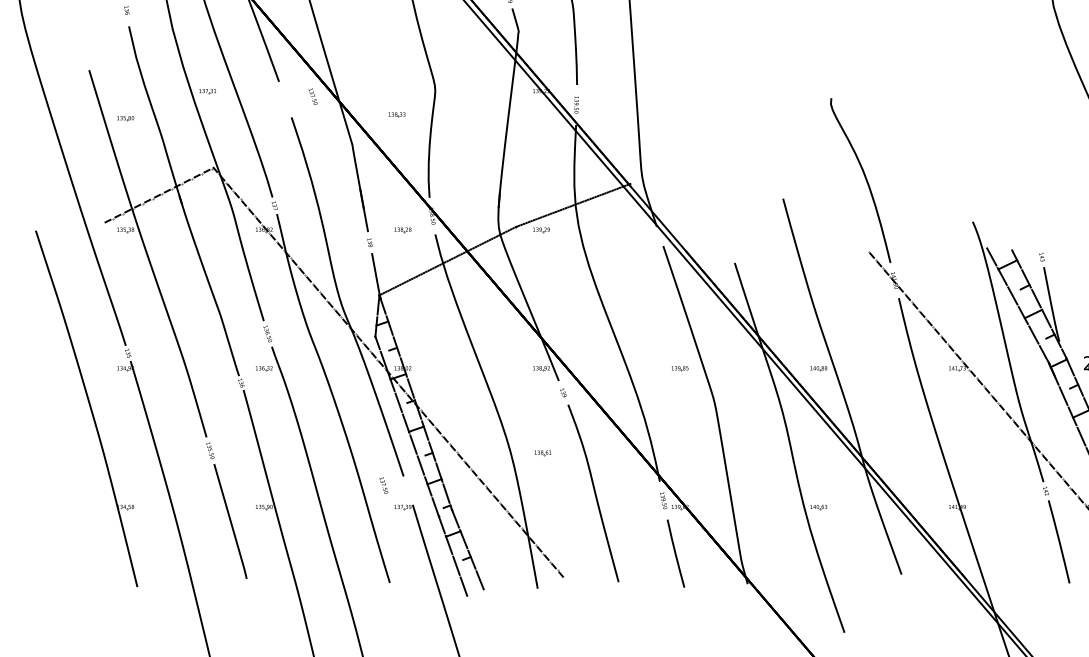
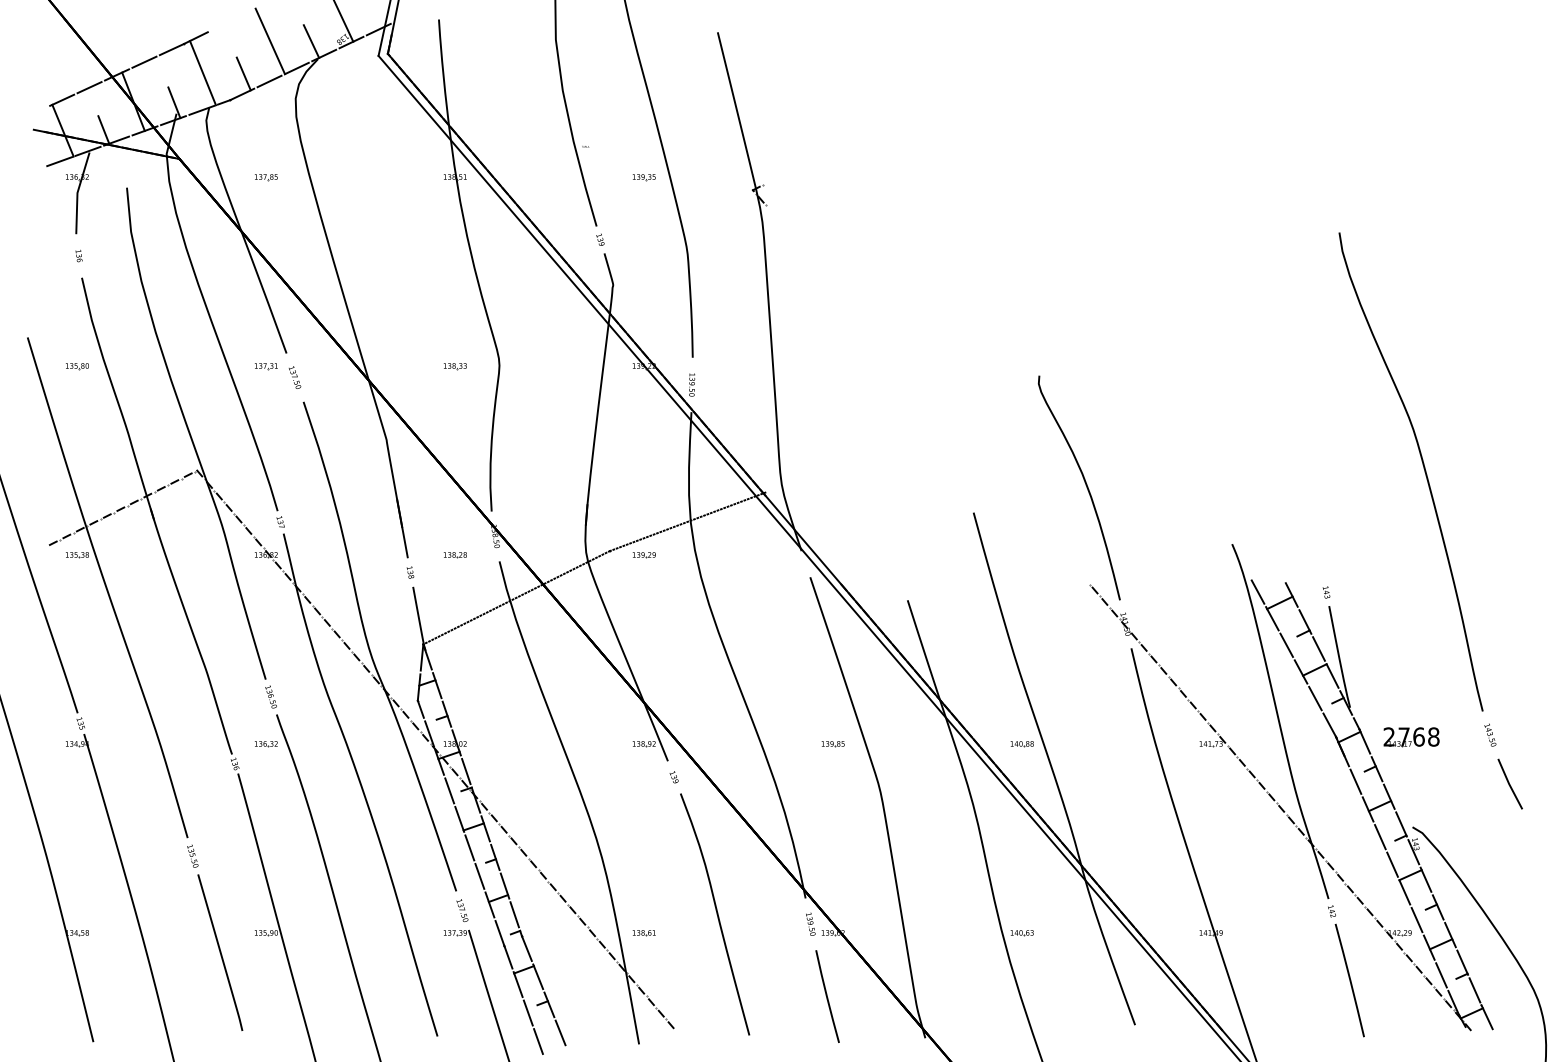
part: (207, 91) -> (266, 366), moved
text: (312, 96) -> (294, 377), moved
part: (396, 114) -> (454, 366), moved
part: (125, 118) -> (77, 366), moved
part: (542, 453) -> (643, 933), moved
text: (383, 485) -> (462, 910), moved

